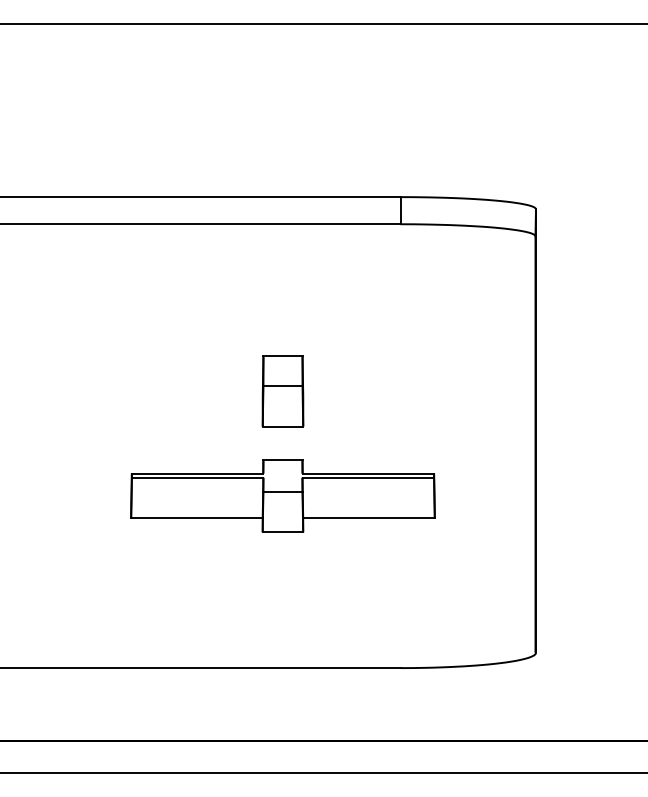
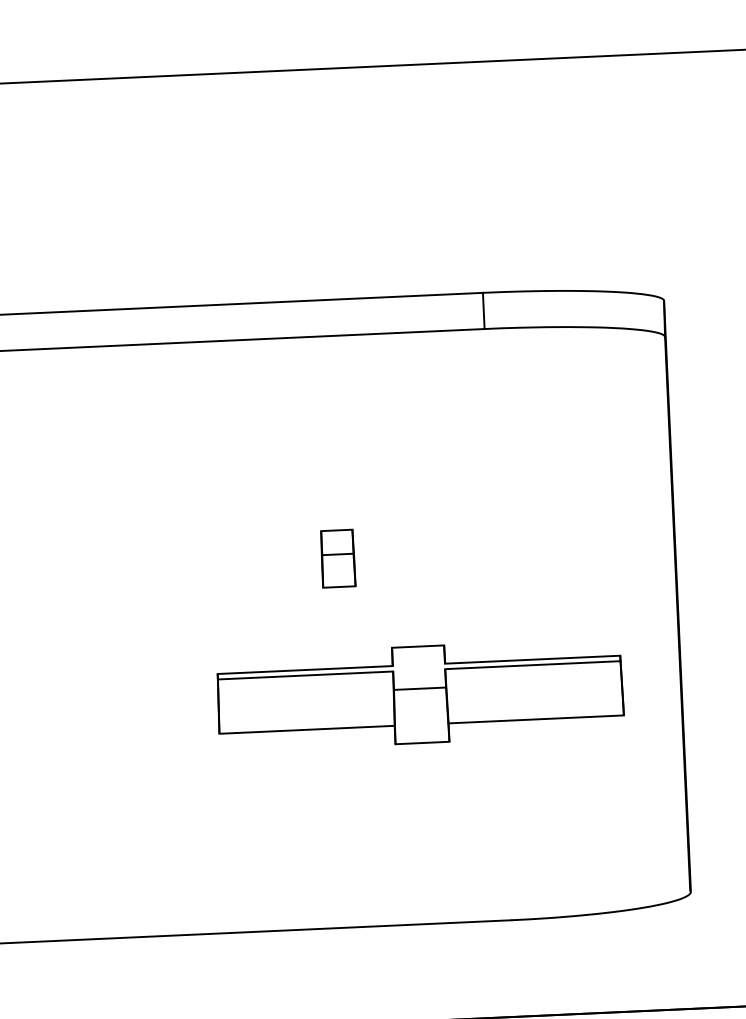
part: (282, 391) -> (337, 558), size x0.6
part: (282, 495) -> (419, 694), moved

